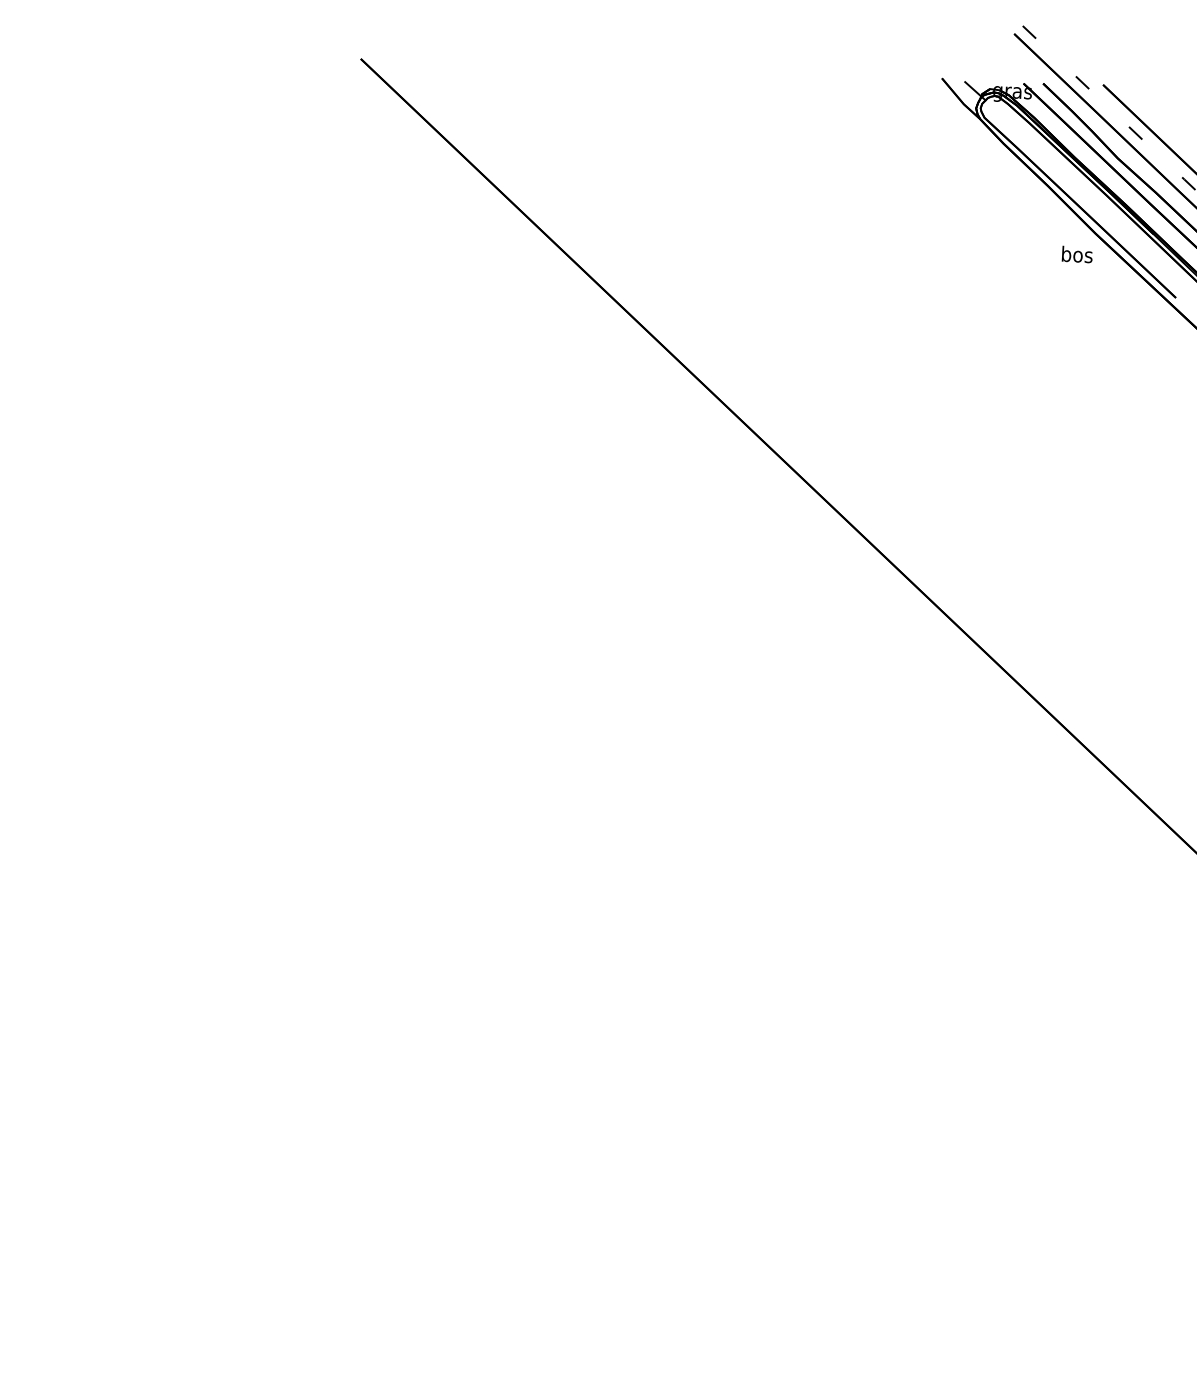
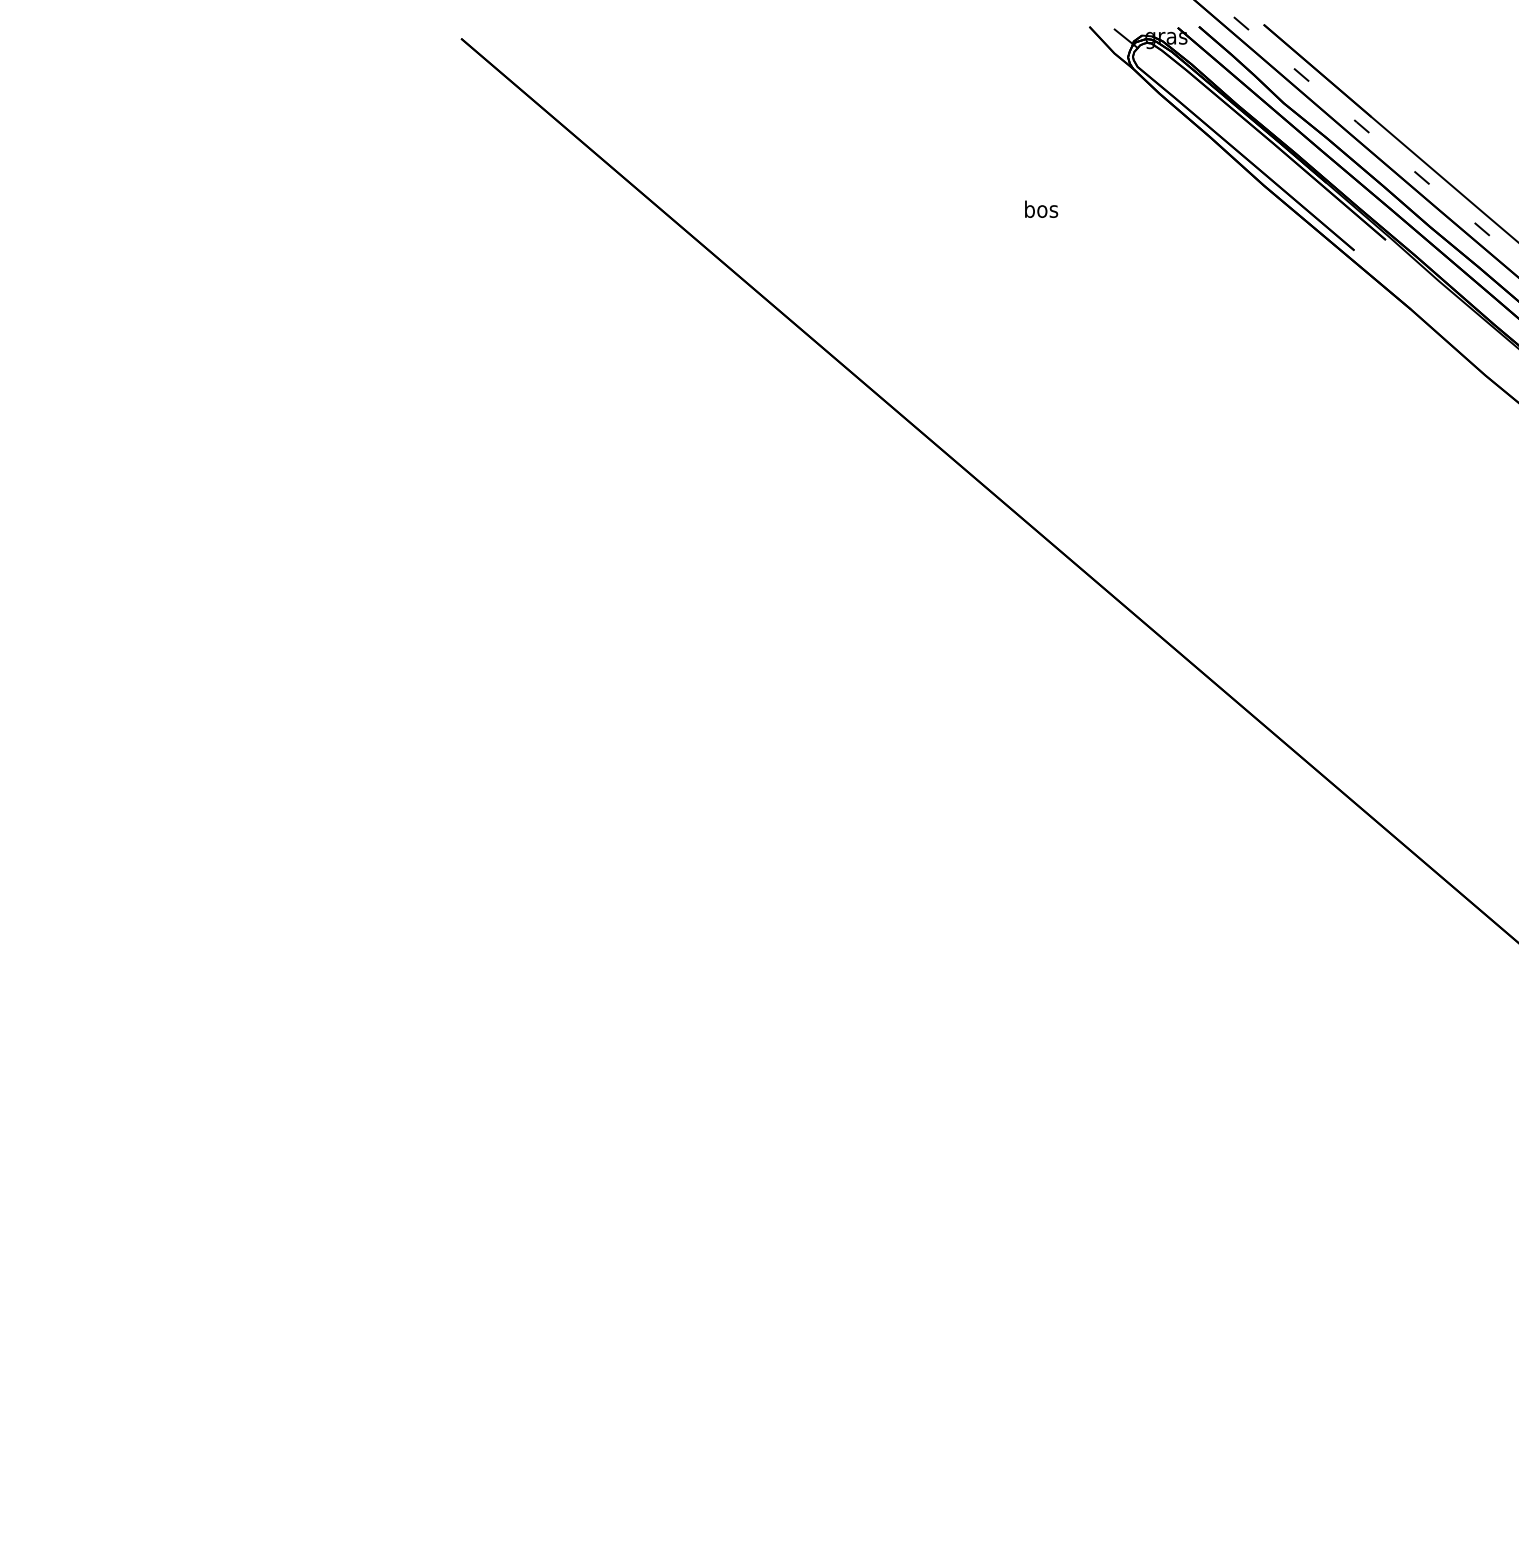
text: (1077, 253) -> (1041, 208), moved

